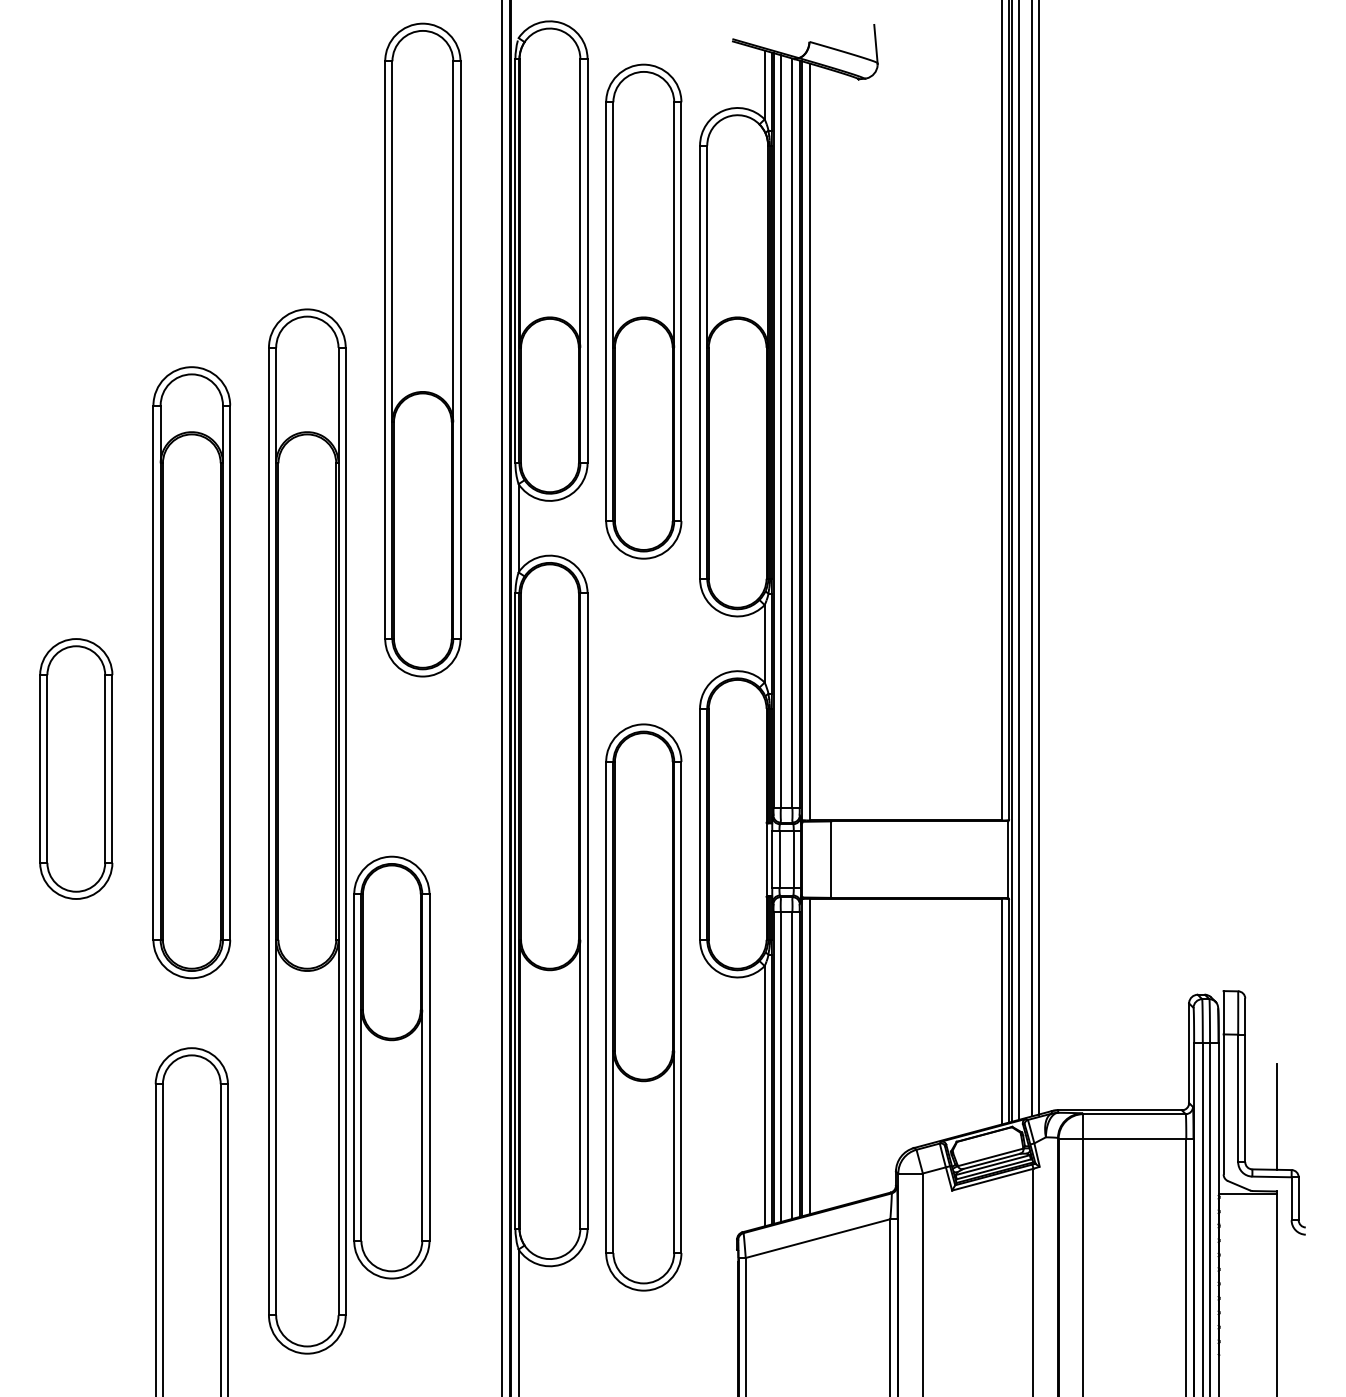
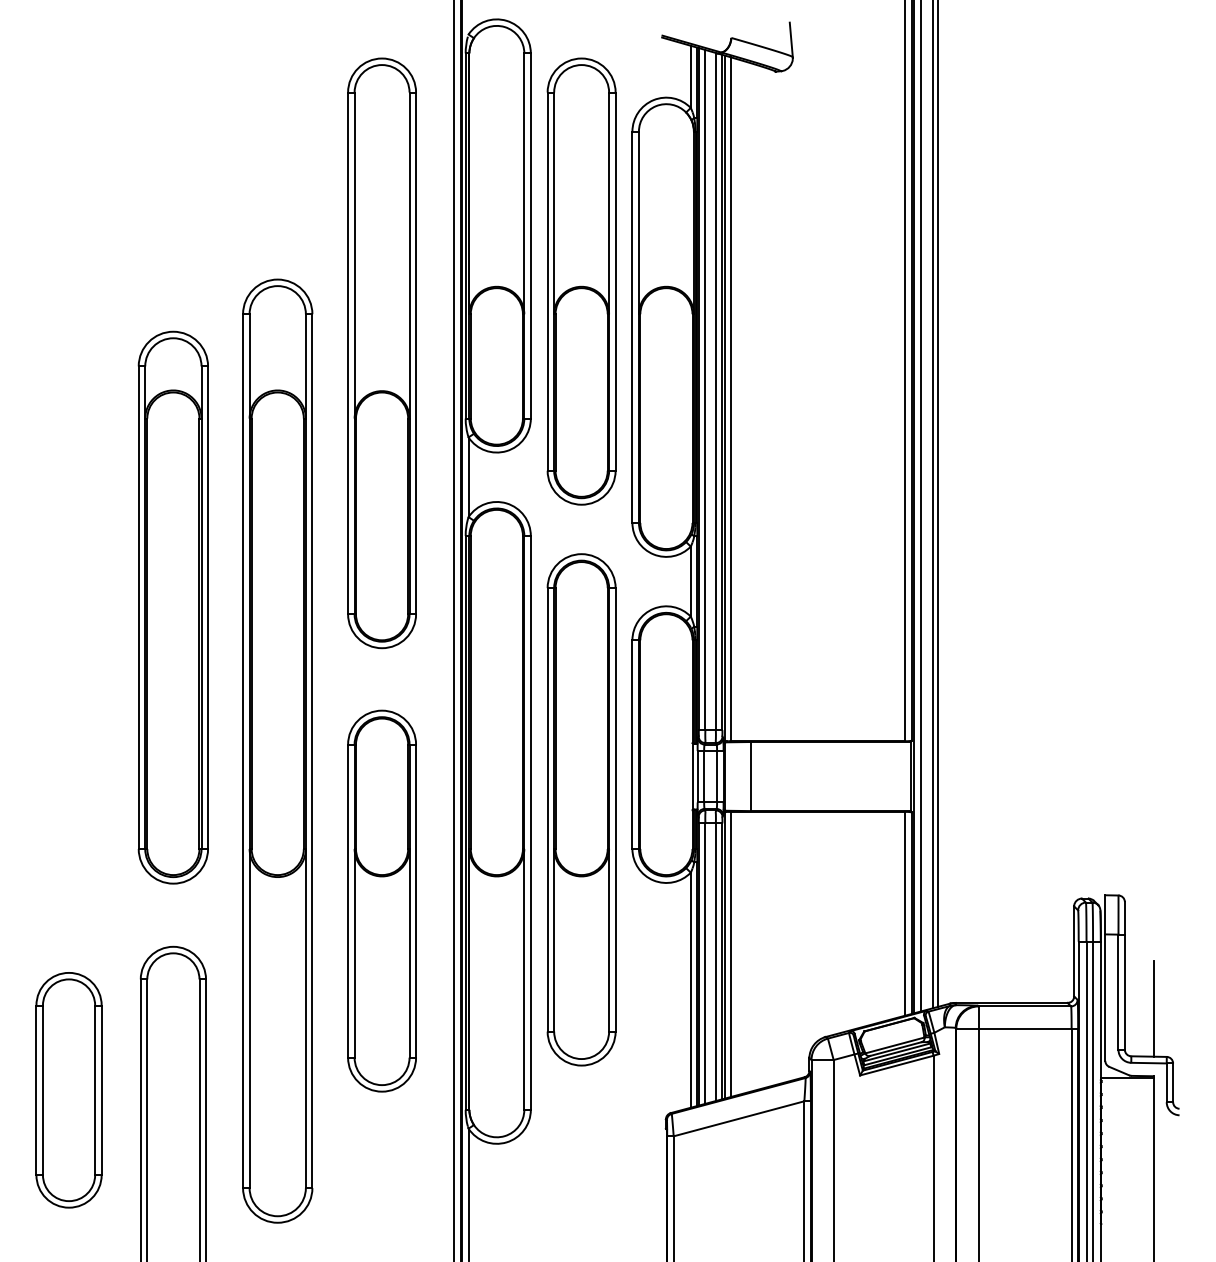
part: (422, 349) -> (381, 352), moved
part: (76, 768) -> (69, 1089), moved
part: (643, 1007) -> (581, 809), moved
part: (391, 1067) -> (381, 901), moved

